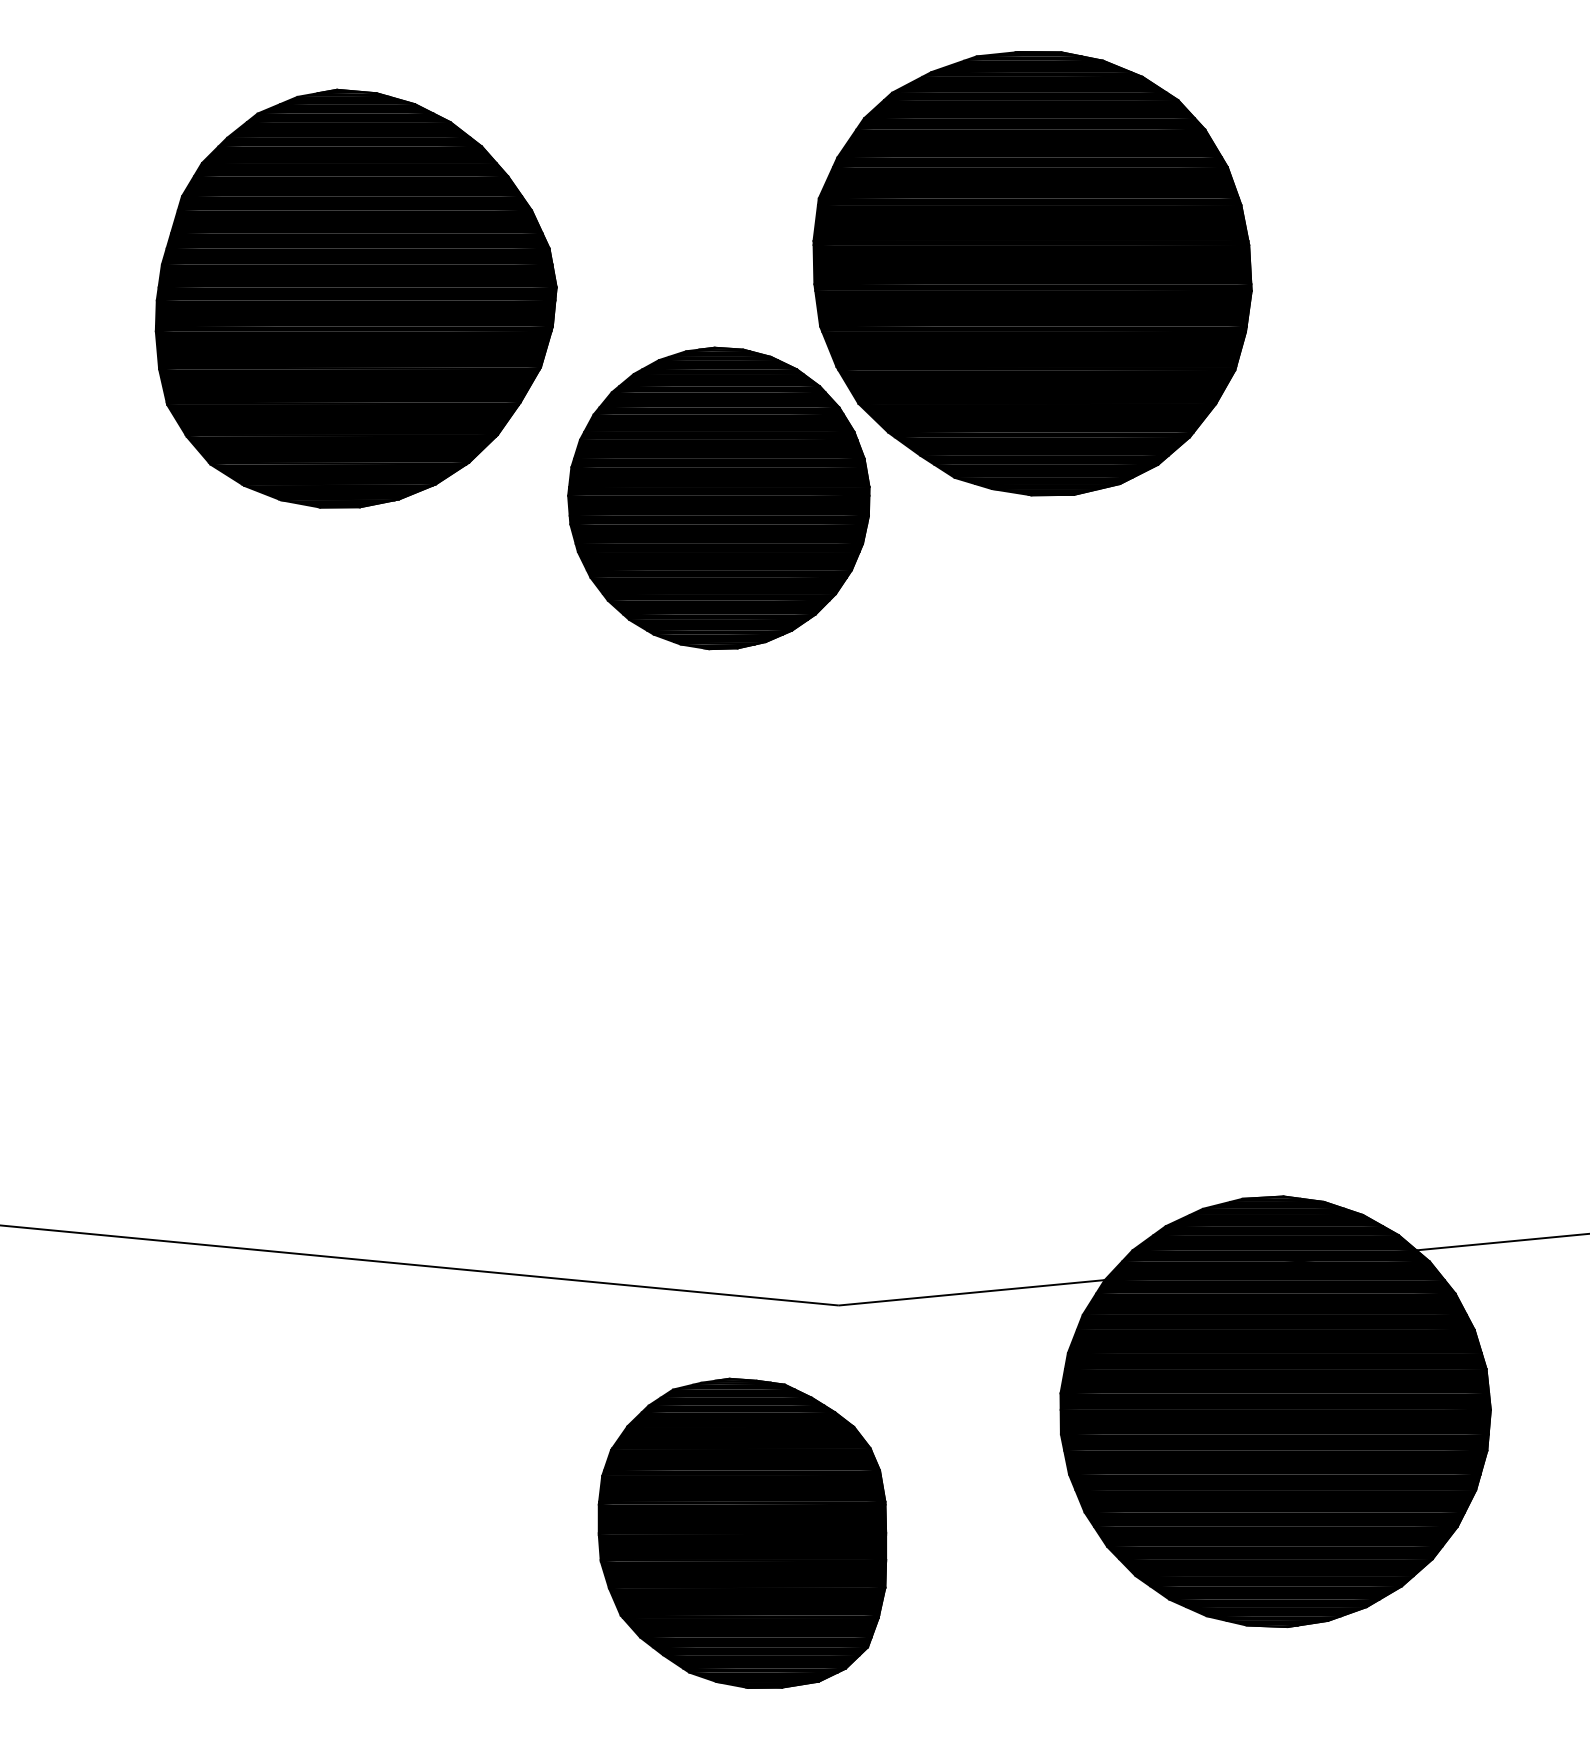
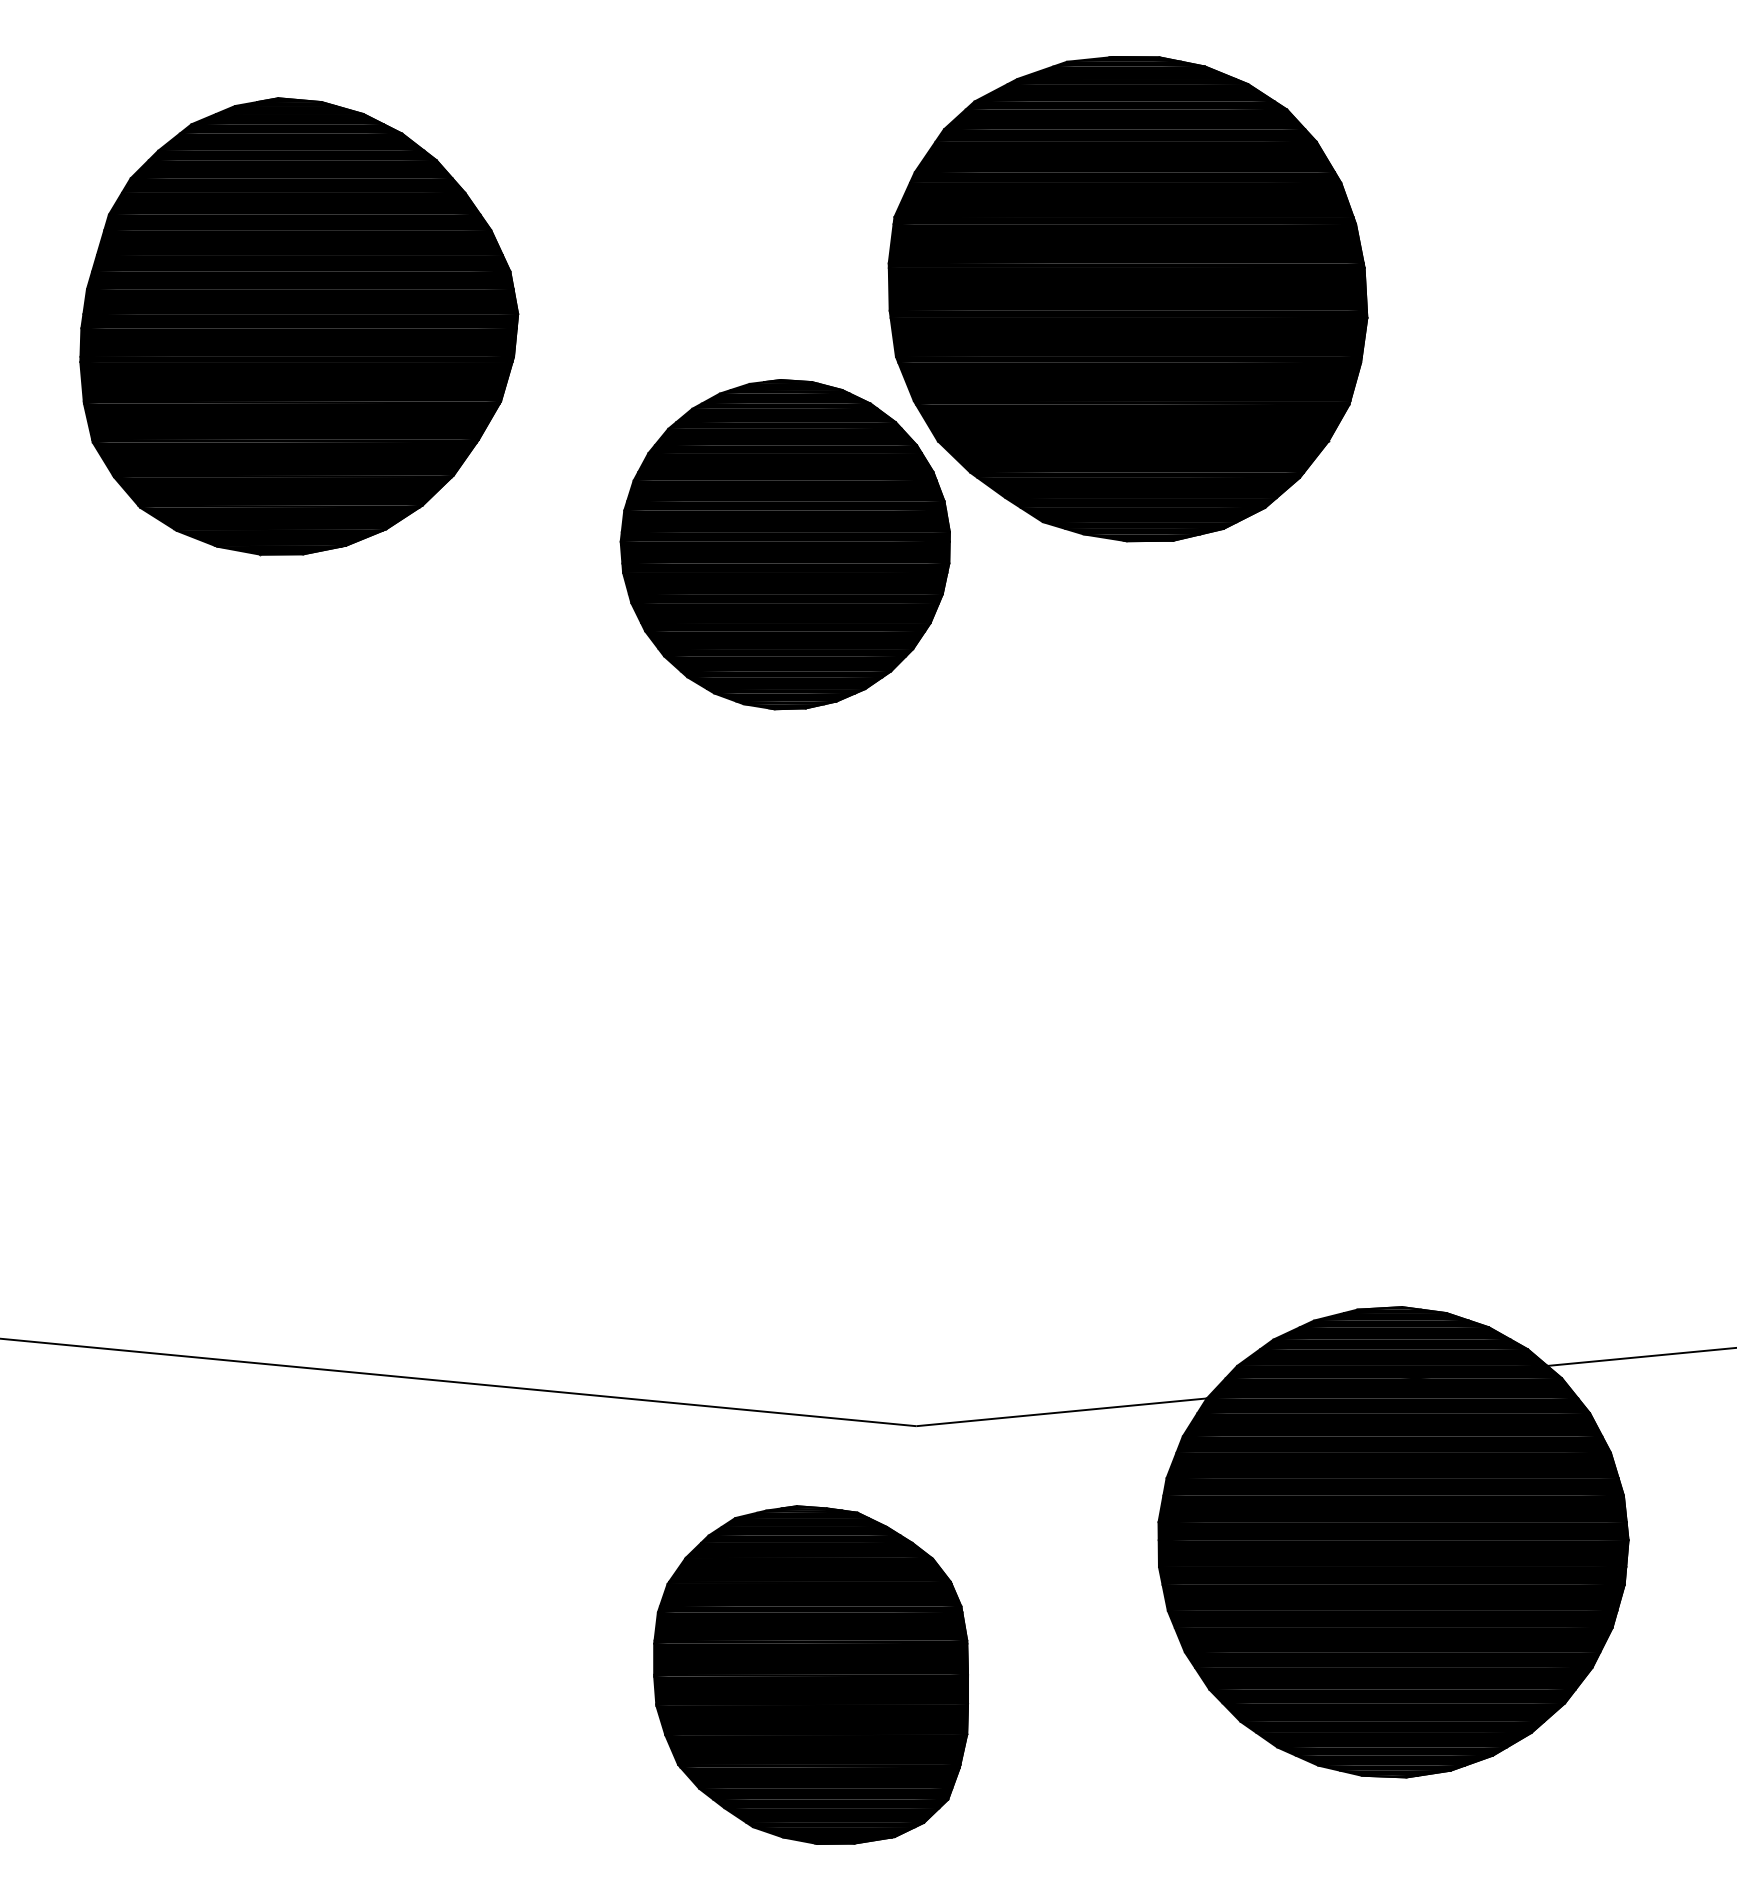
part: (356, 298) -> (299, 326), moved

